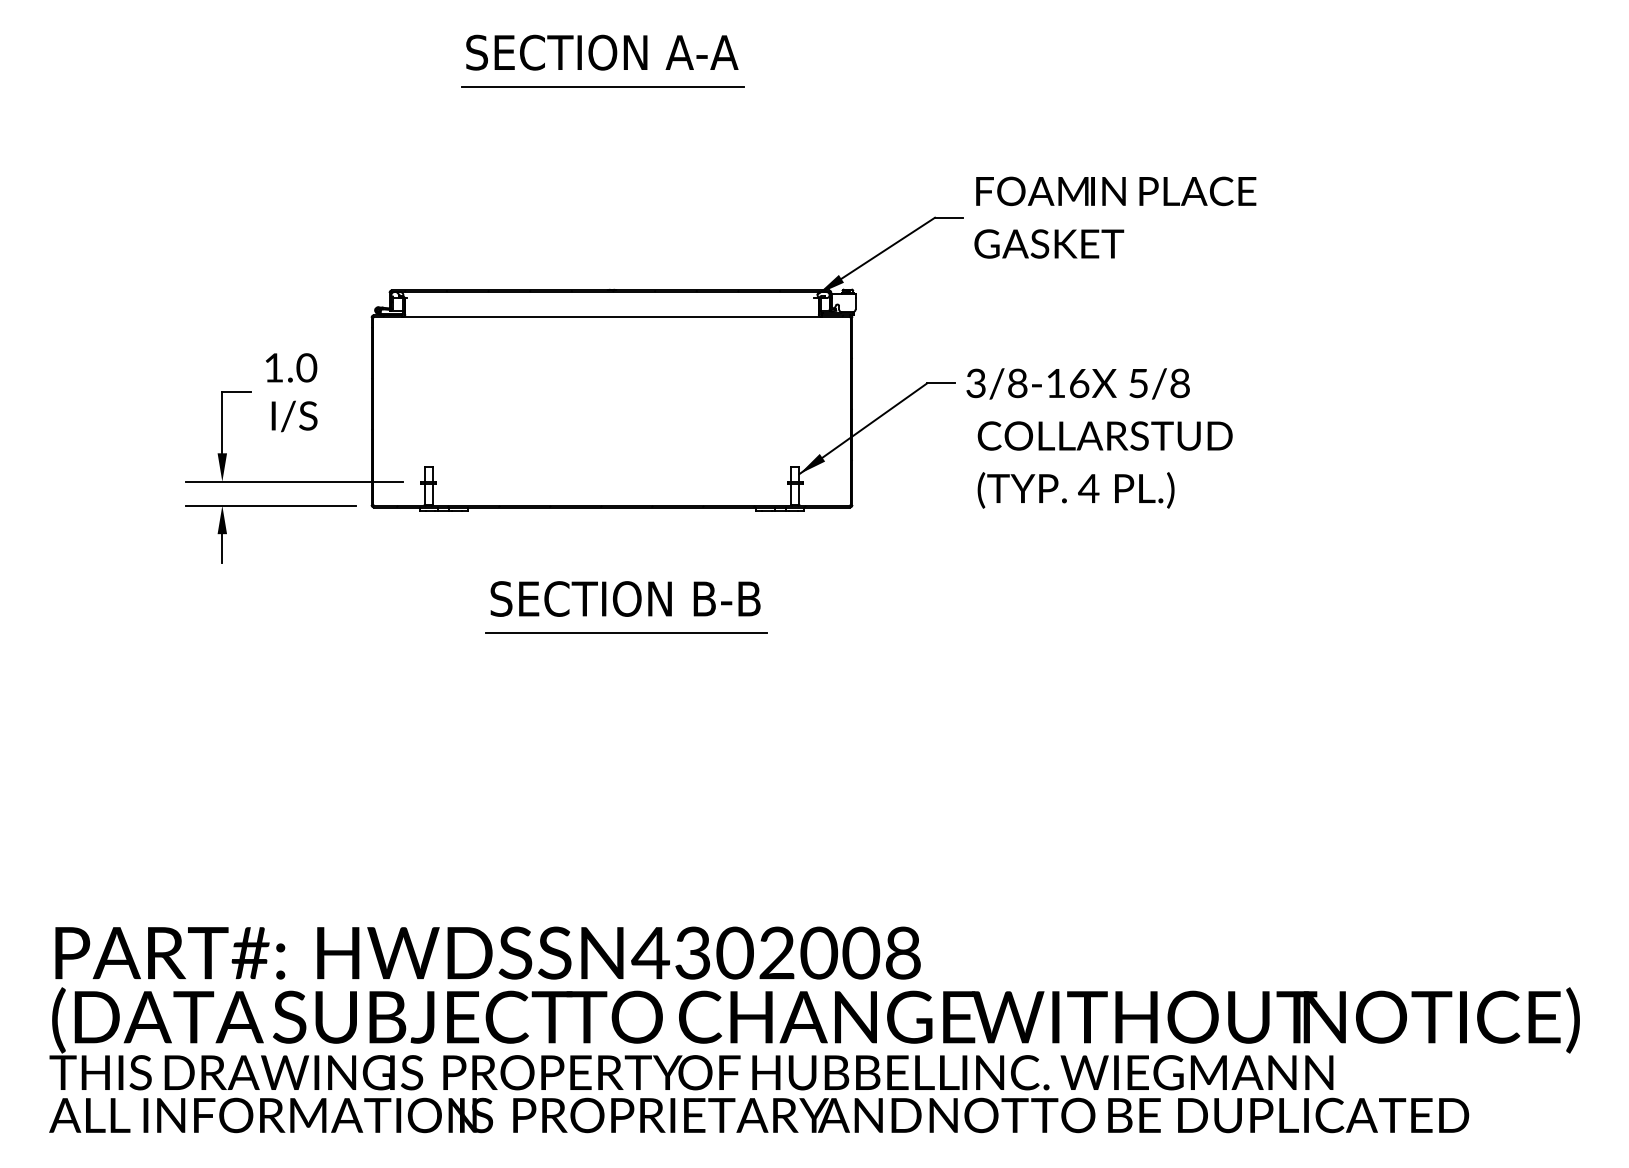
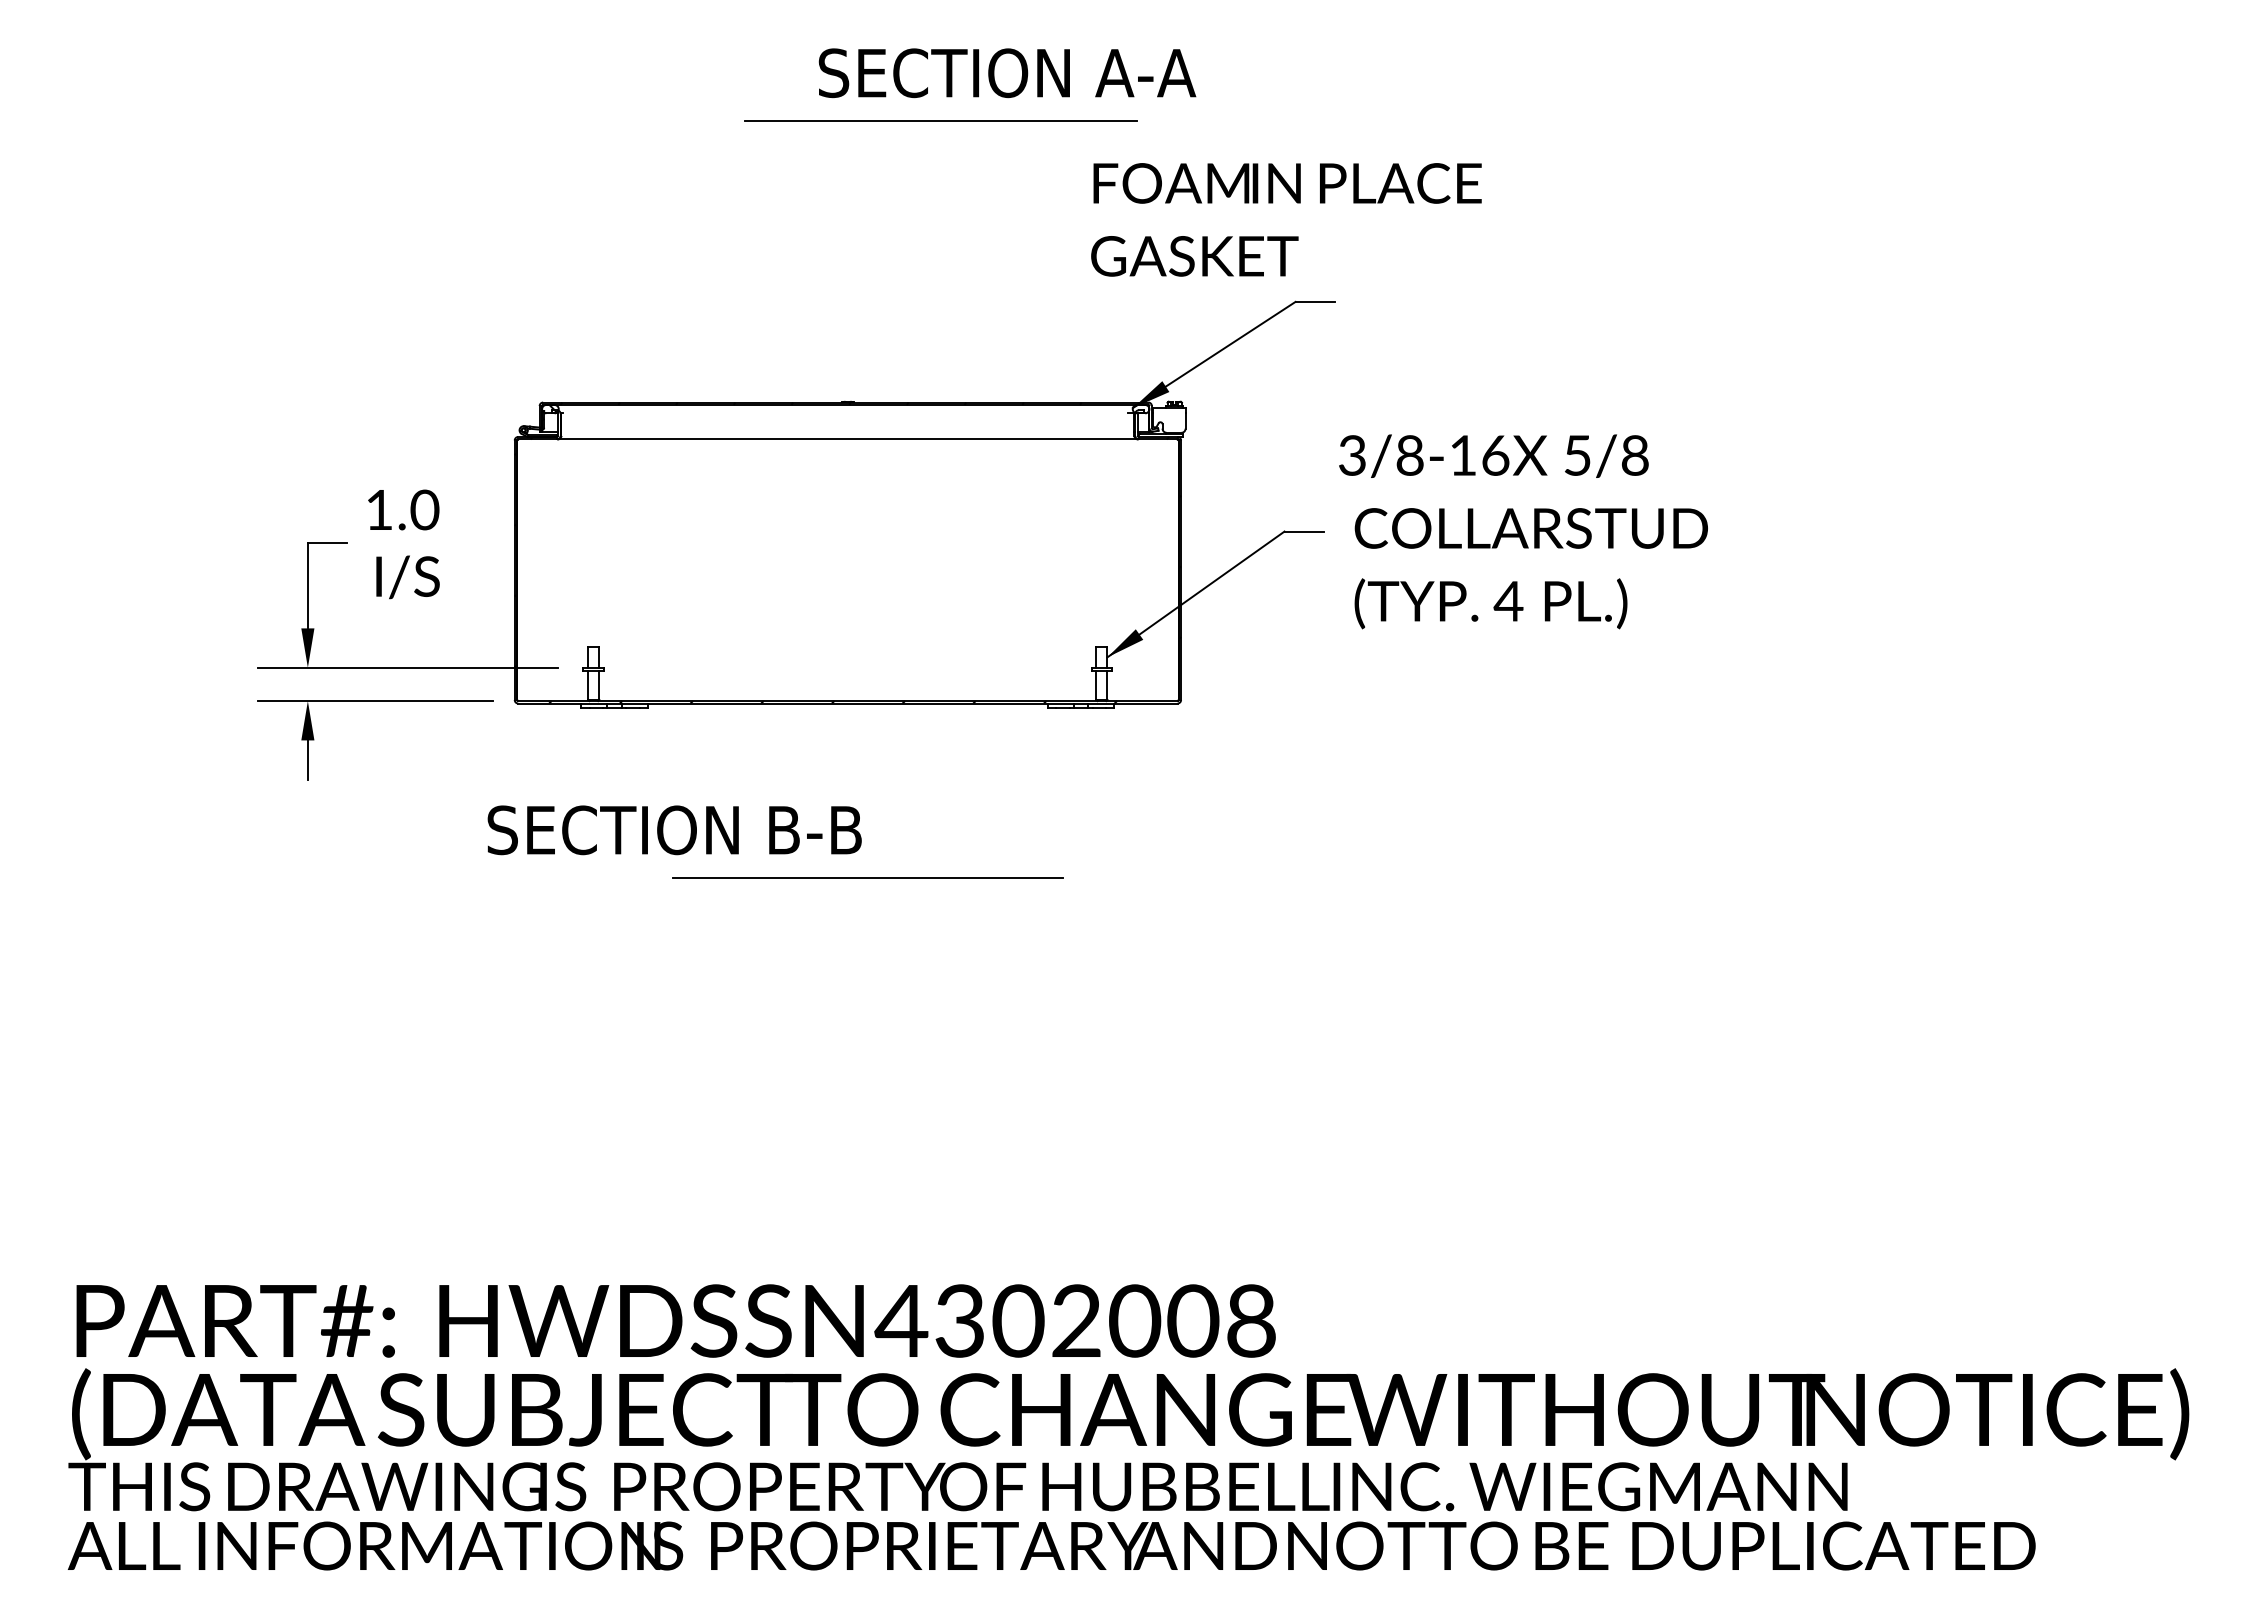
text: (602, 52) -> (1007, 73), moved
line: (602, 86) -> (940, 120), moved
text: (1115, 217) -> (1286, 219), moved
text: (1099, 438) -> (1523, 531), moved
text: (625, 599) -> (674, 830), moved

